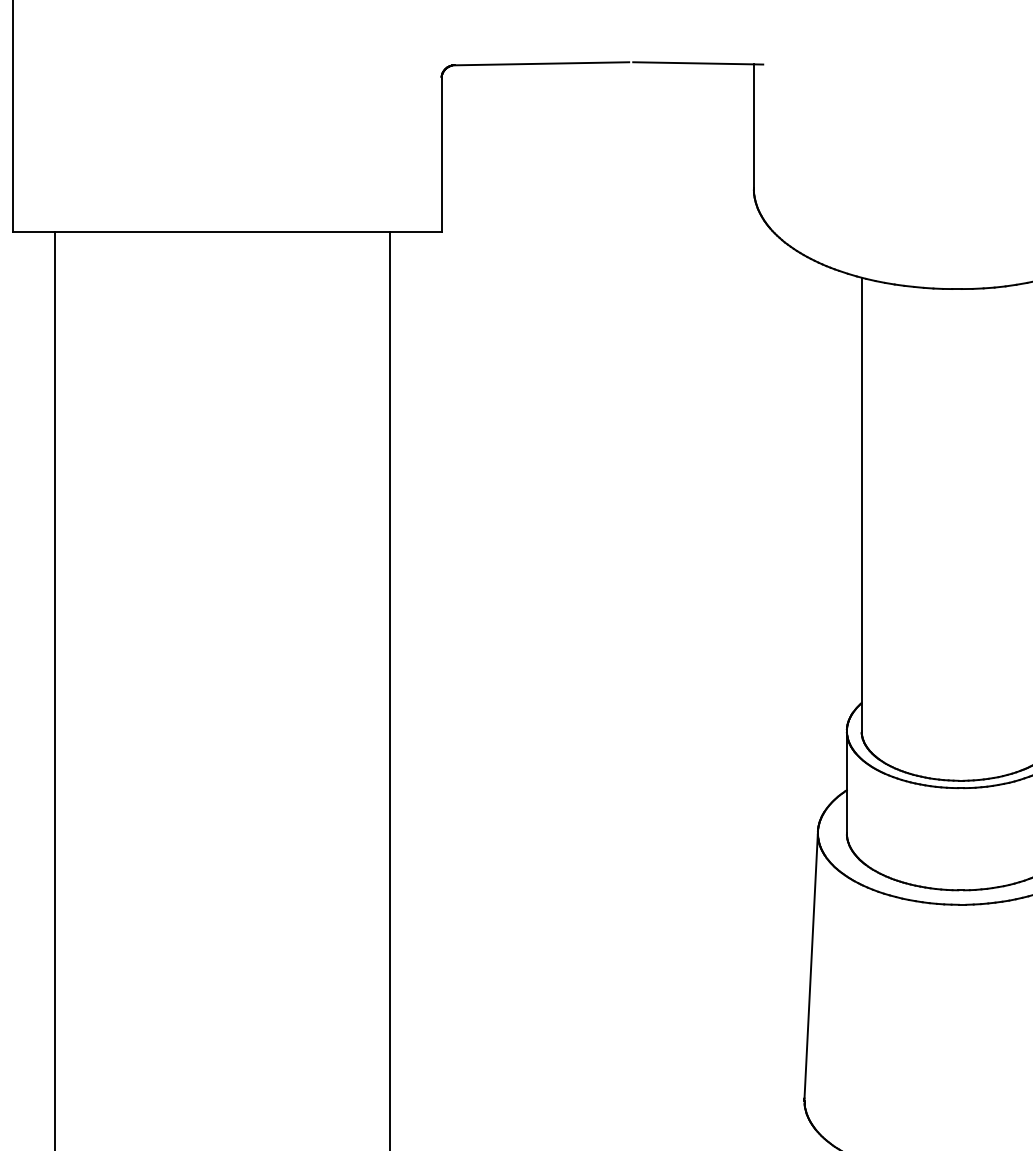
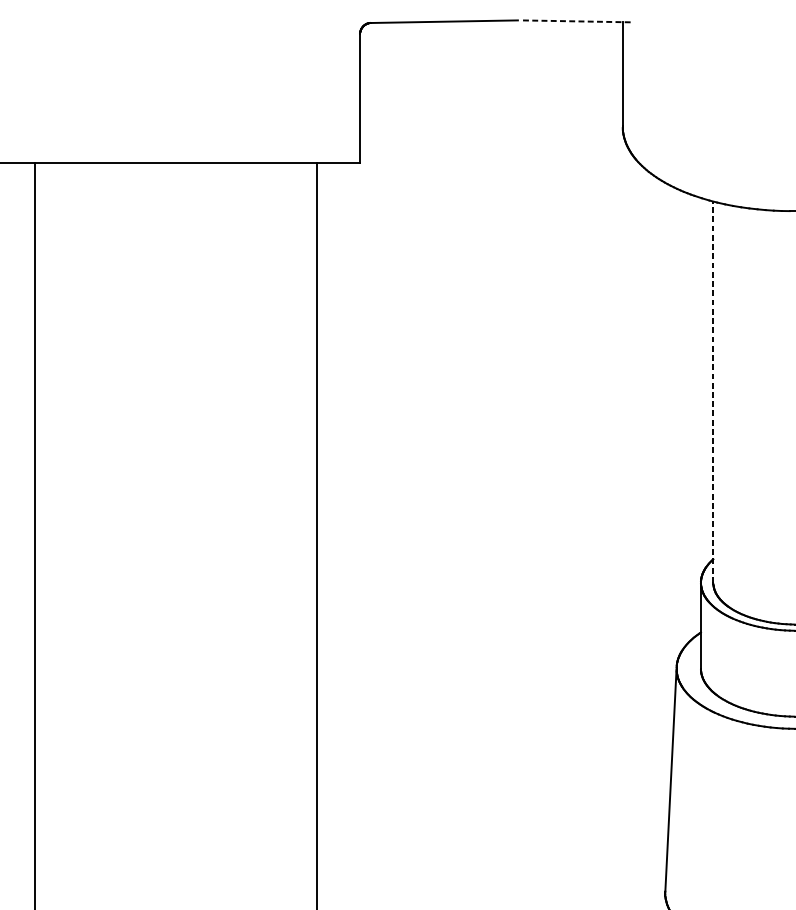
line: (697, 63) -> (575, 21), solid -> dashed
line: (861, 504) -> (713, 392), solid -> dashed

